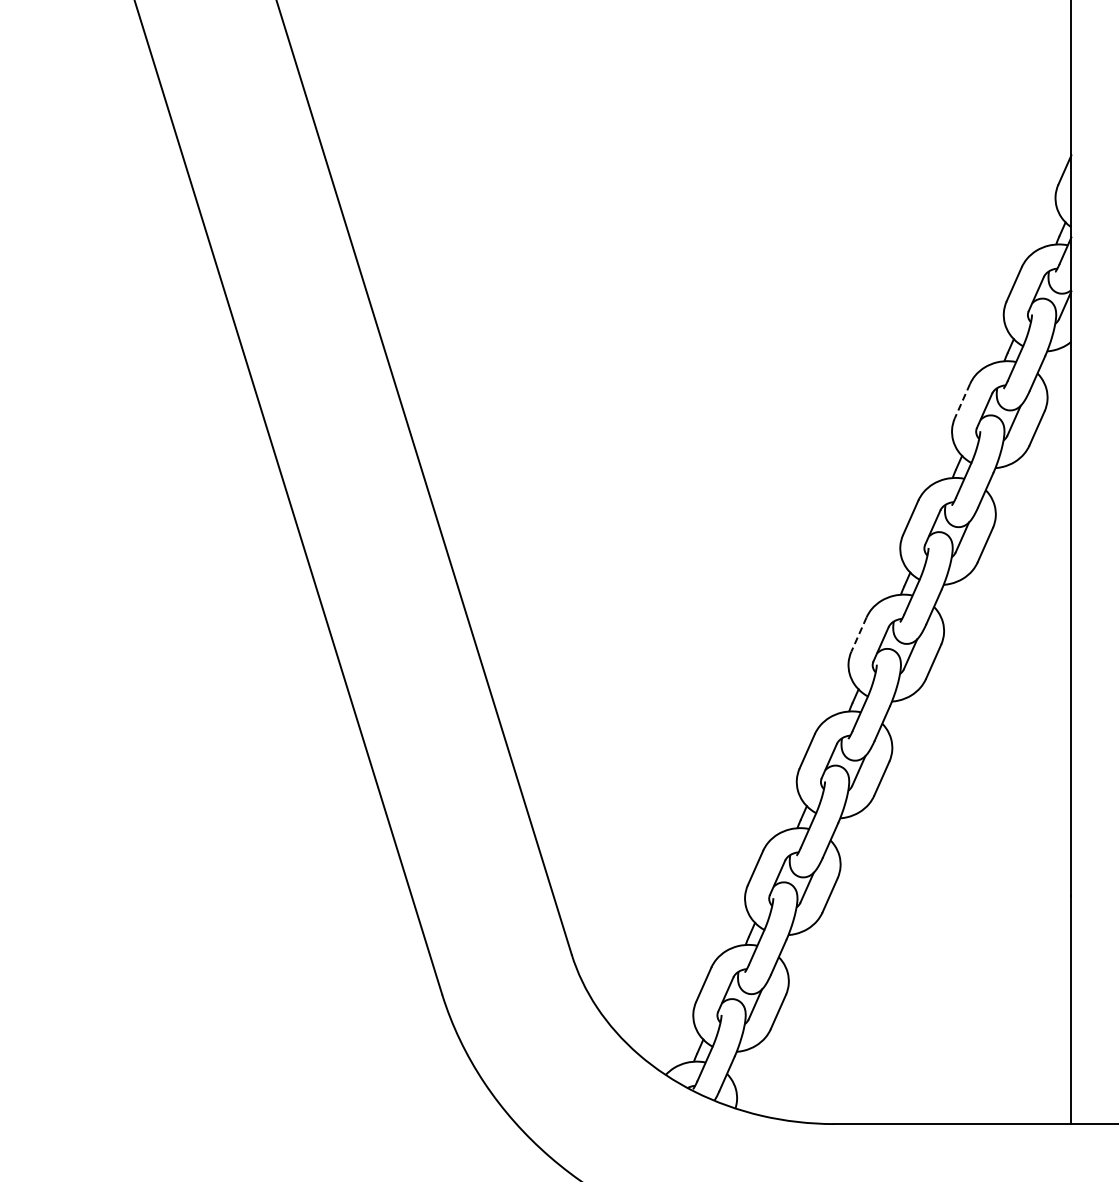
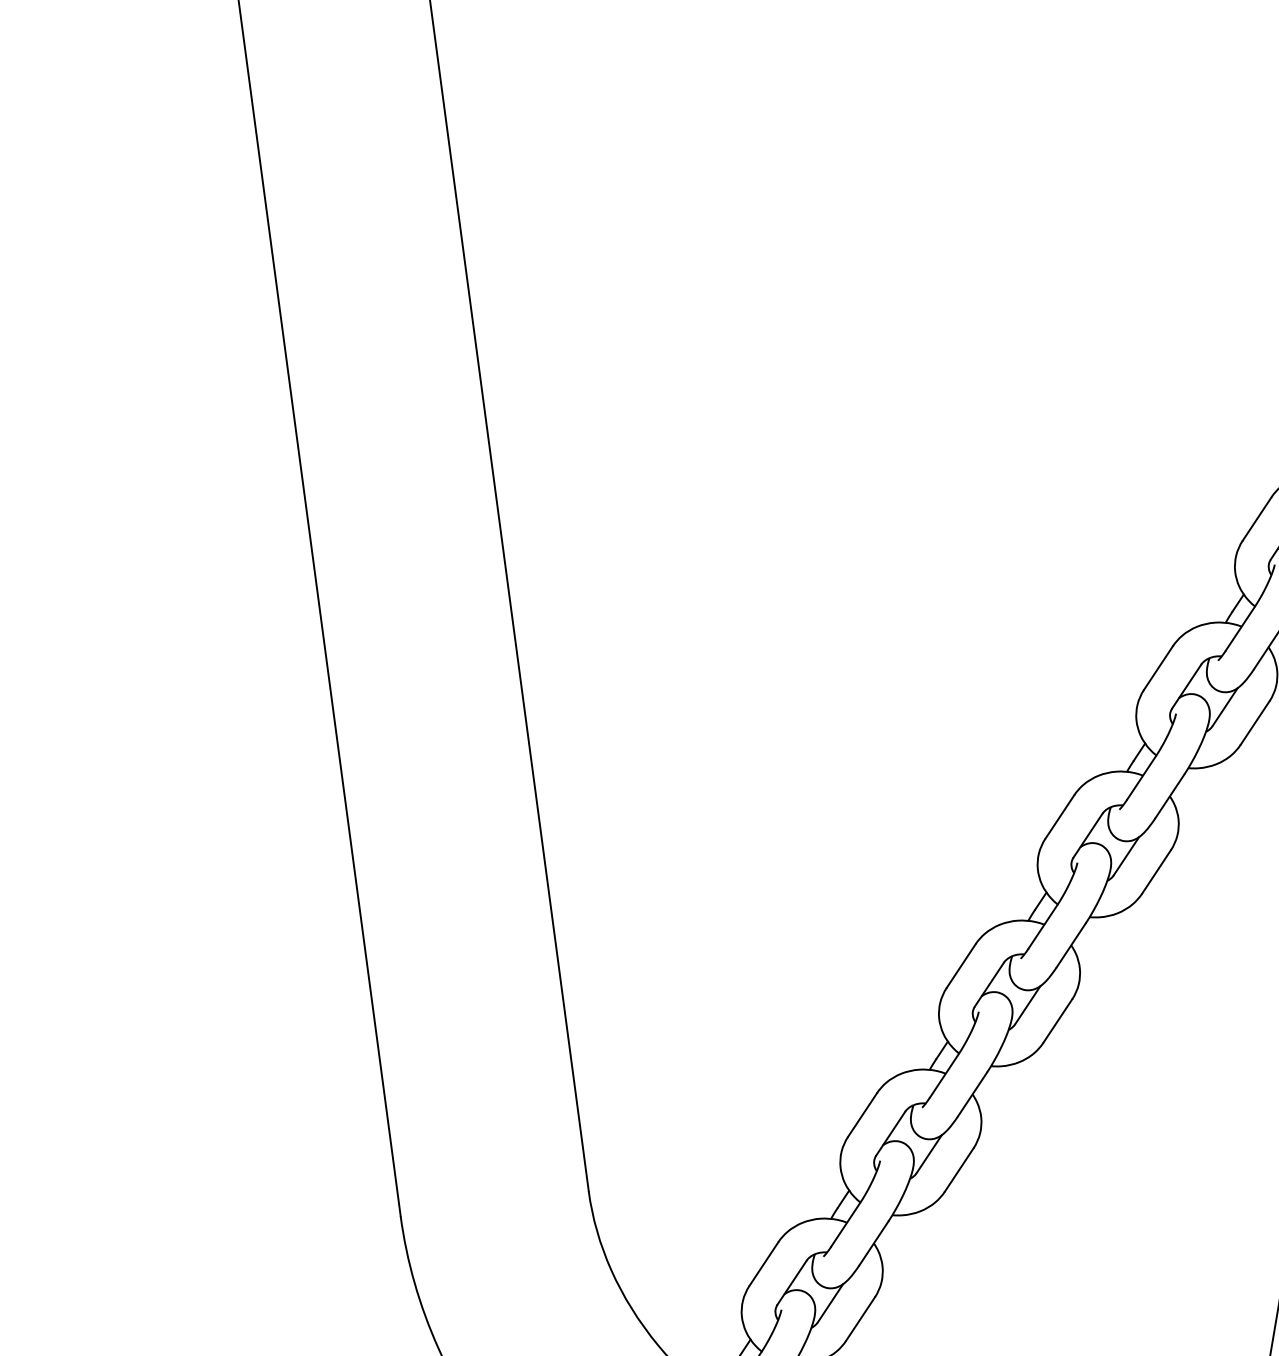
line: (962, 401) -> (1257, 519), dashed -> solid
line: (859, 634) -> (1060, 816), dashed -> solid

